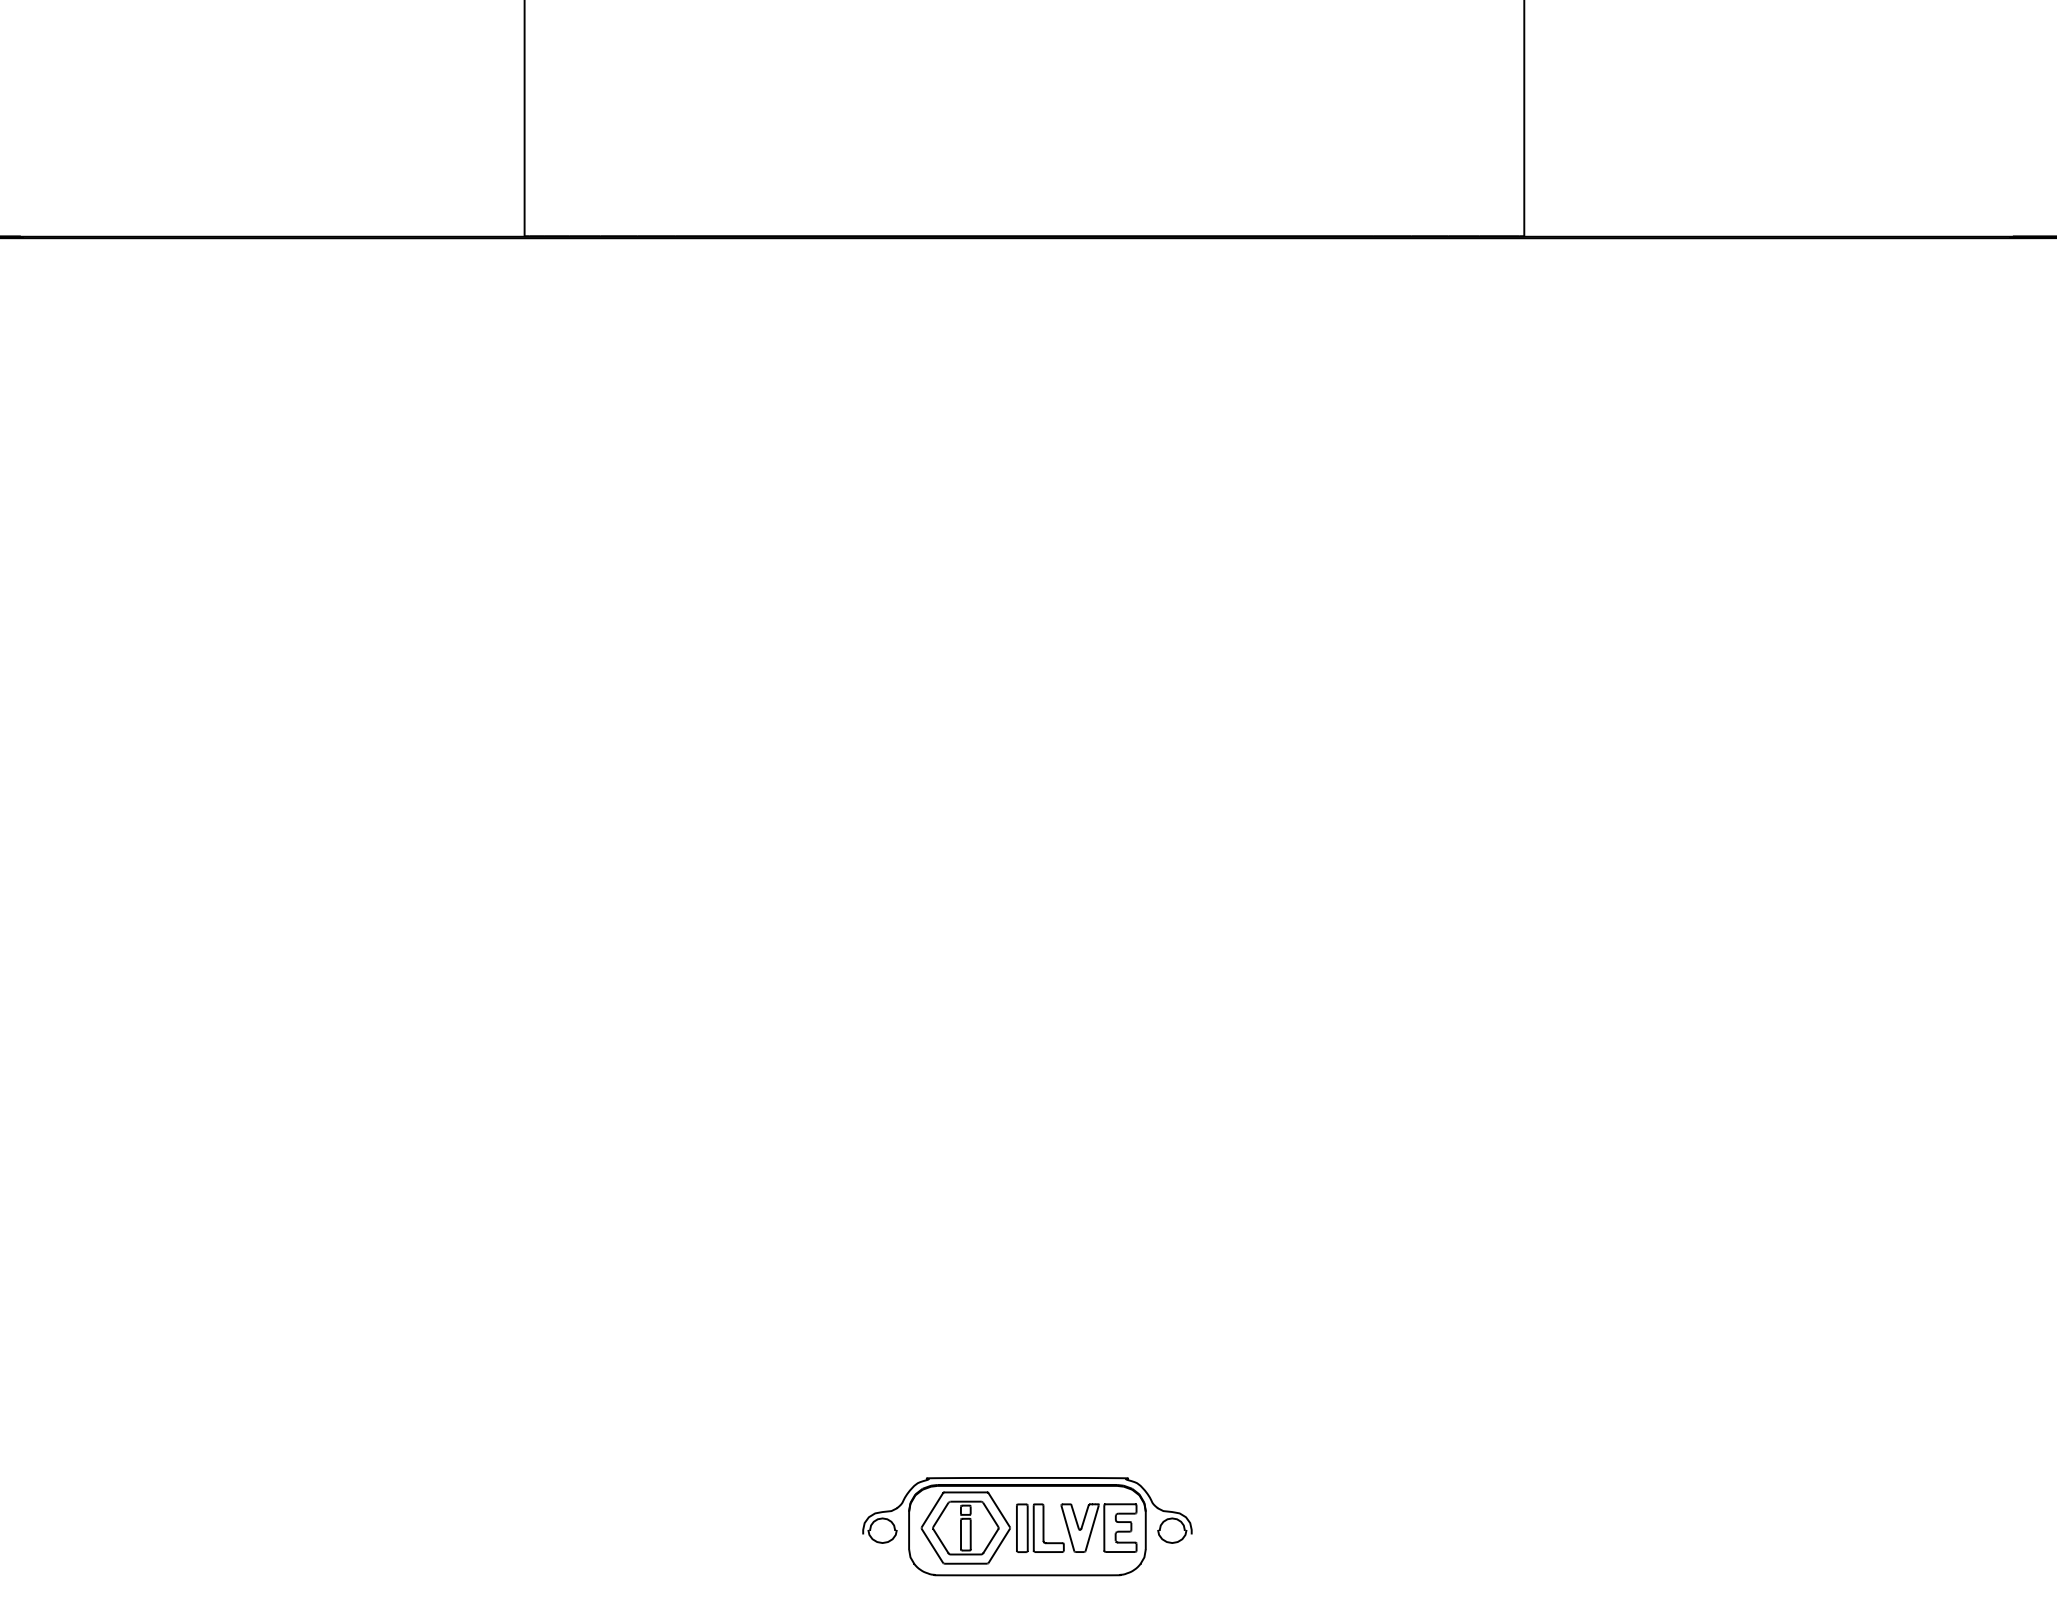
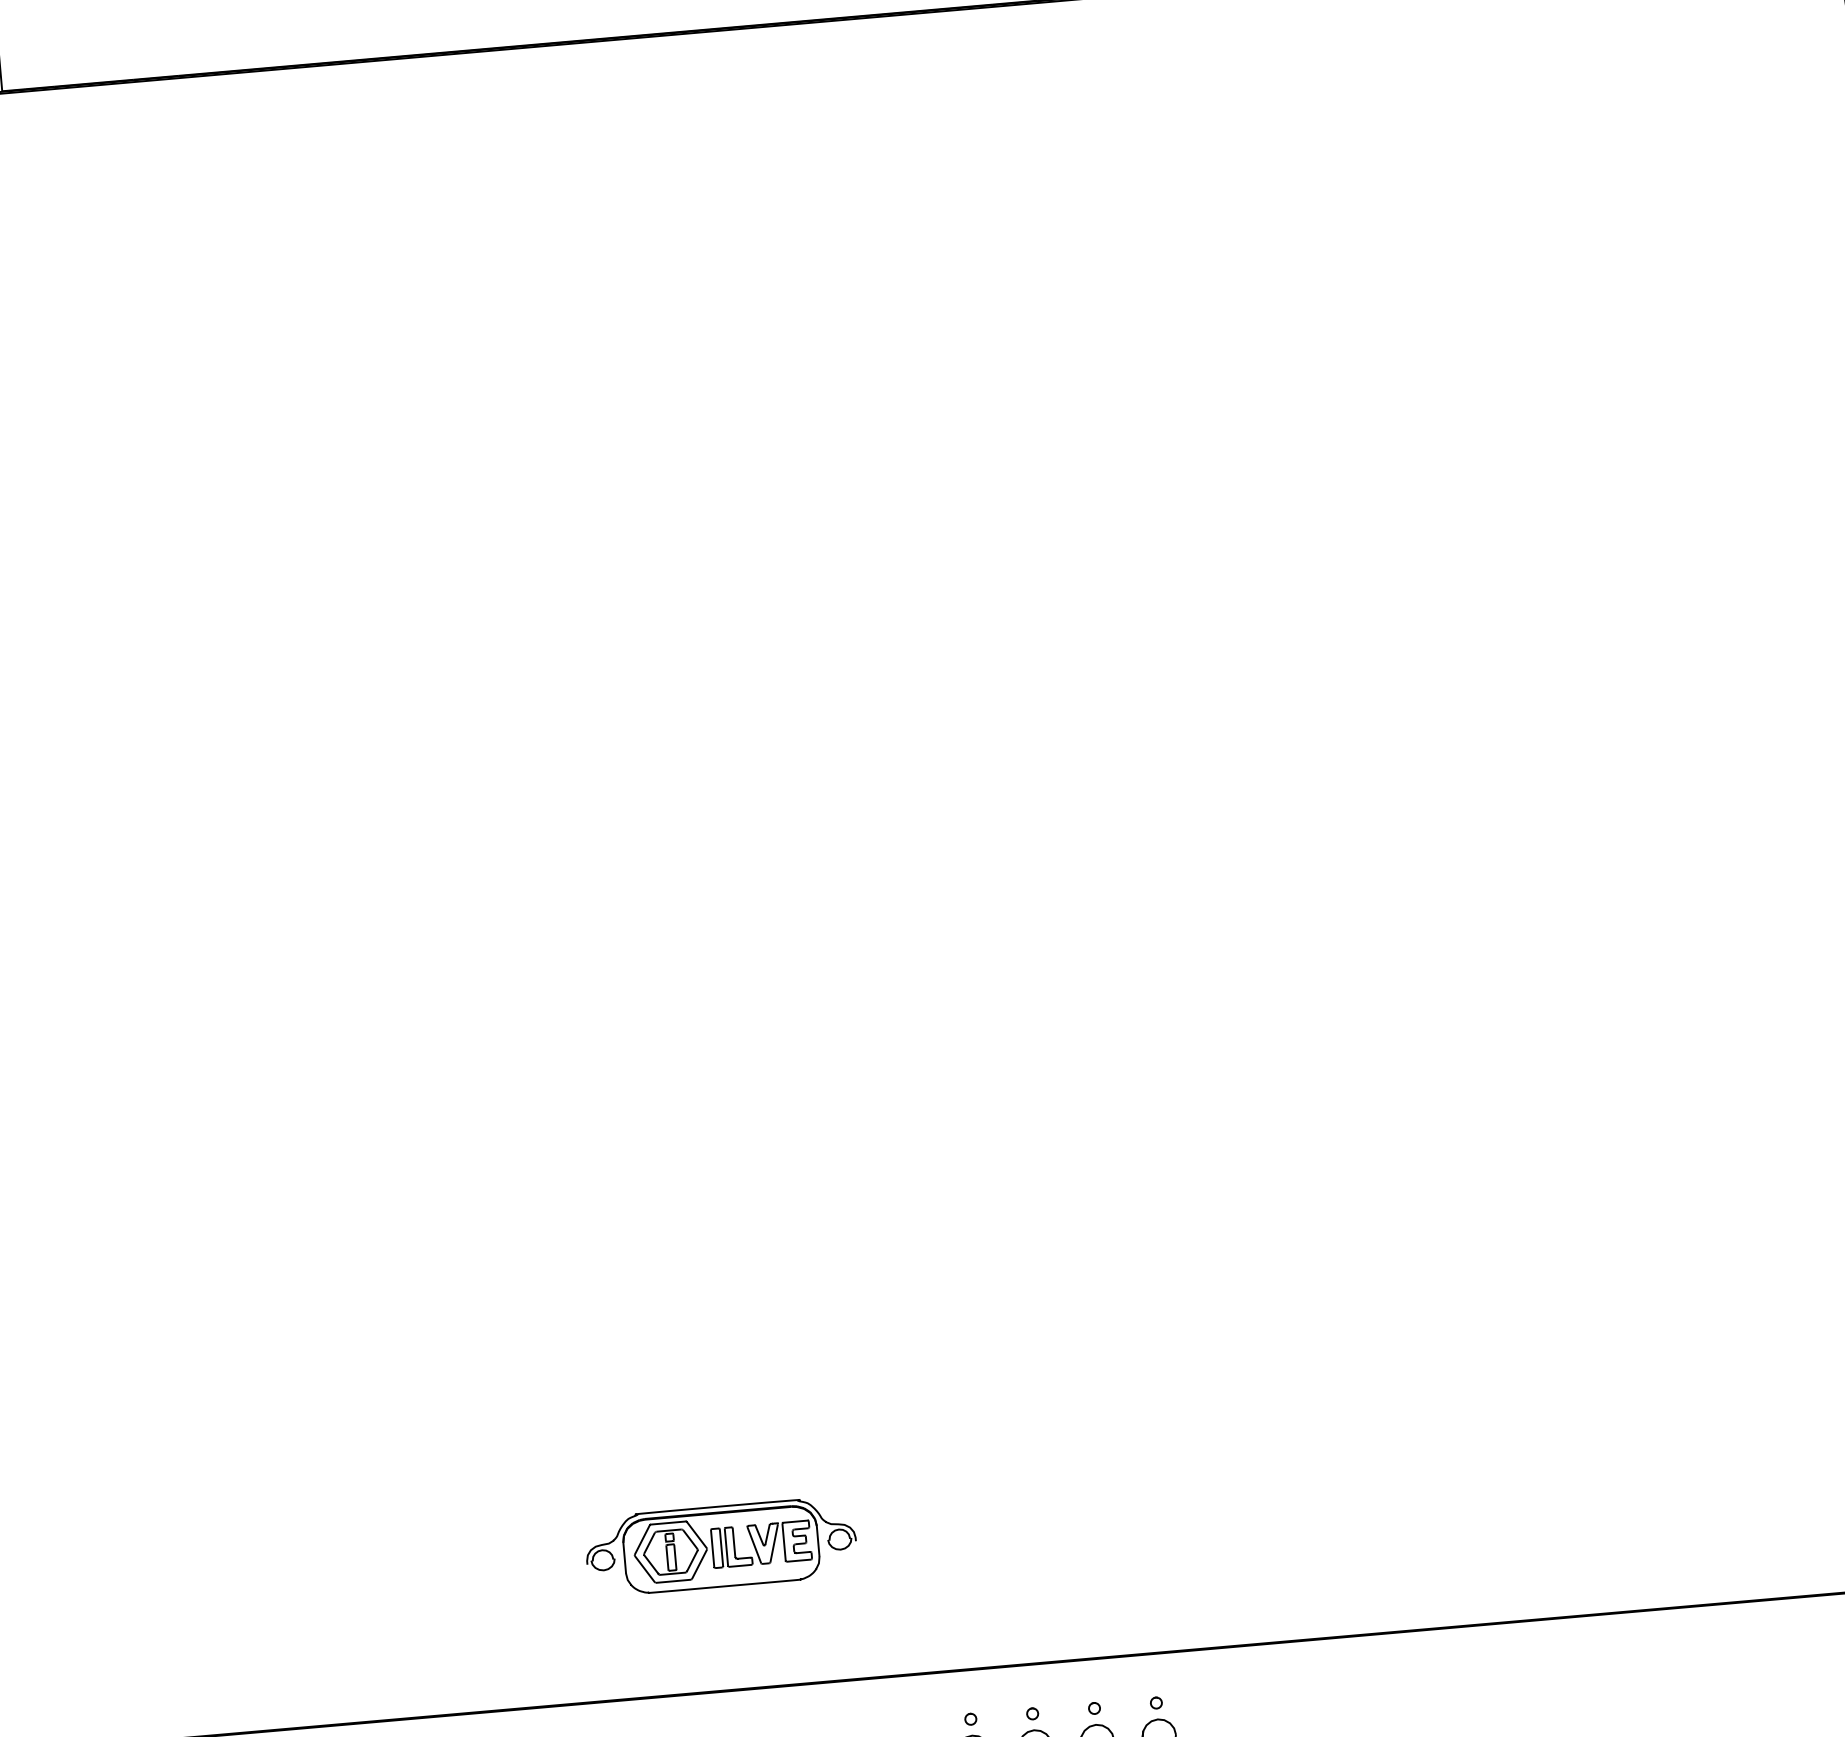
part: (1027, 1526) -> (721, 1546), size x0.7

